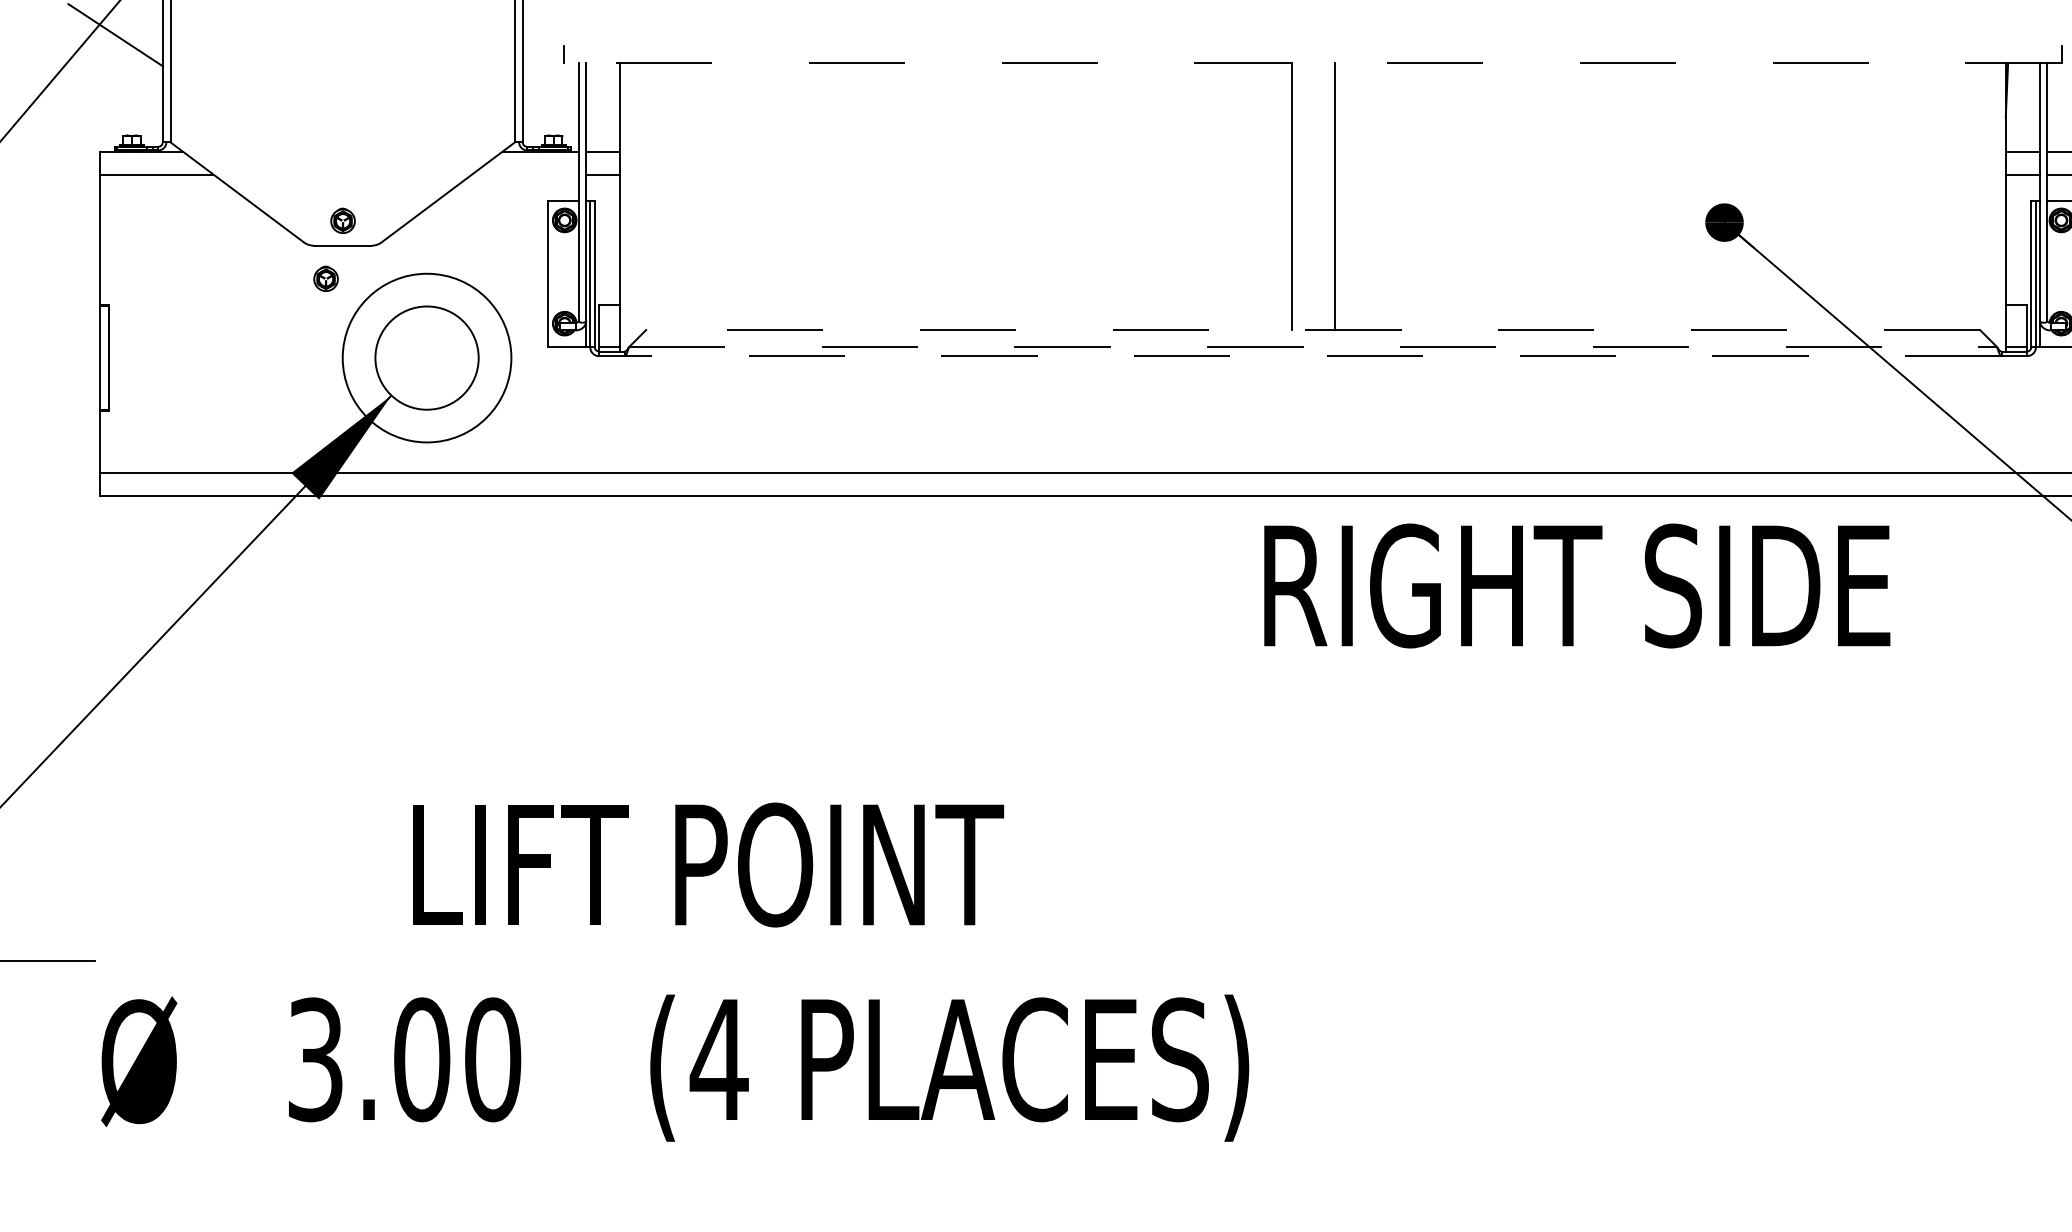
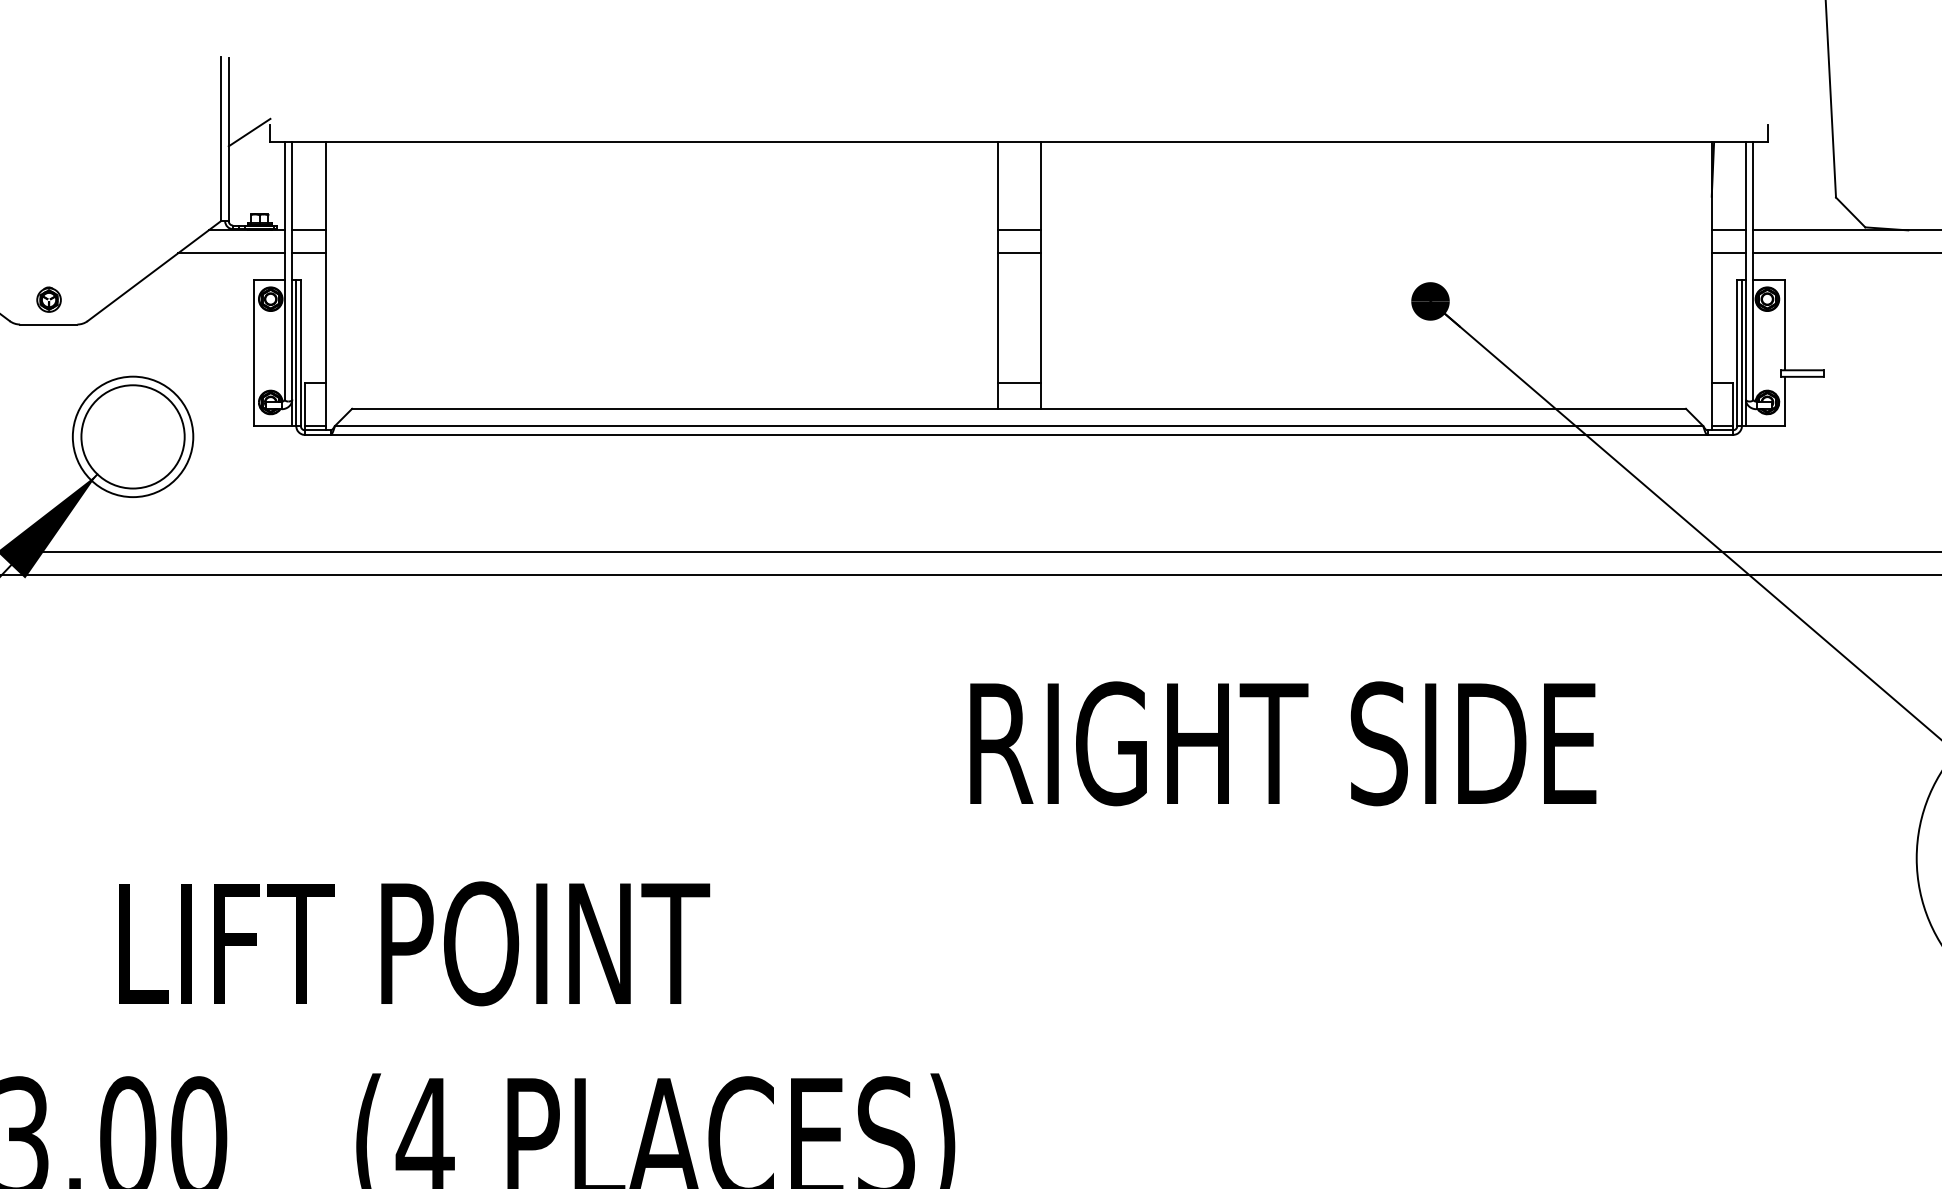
line: (543, 53) -> (249, 132), added
line: (1313, 62) -> (1019, 141), dashed -> solid
line: (1312, 151) -> (1018, 230), added
line: (525, 174) -> (231, 253), added
line: (1312, 174) -> (1018, 253), added
part: (325, 278) -> (31, 357), removed
line: (1312, 304) -> (1018, 383), added
line: (1313, 330) -> (1019, 409), dashed -> solid
line: (1313, 347) -> (1019, 426), dashed -> solid
line: (1312, 356) -> (1018, 435), dashed -> solid
circle: (426, 357) -> (132, 436), size x0.71
text: (1577, 585) -> (1283, 743), moved

